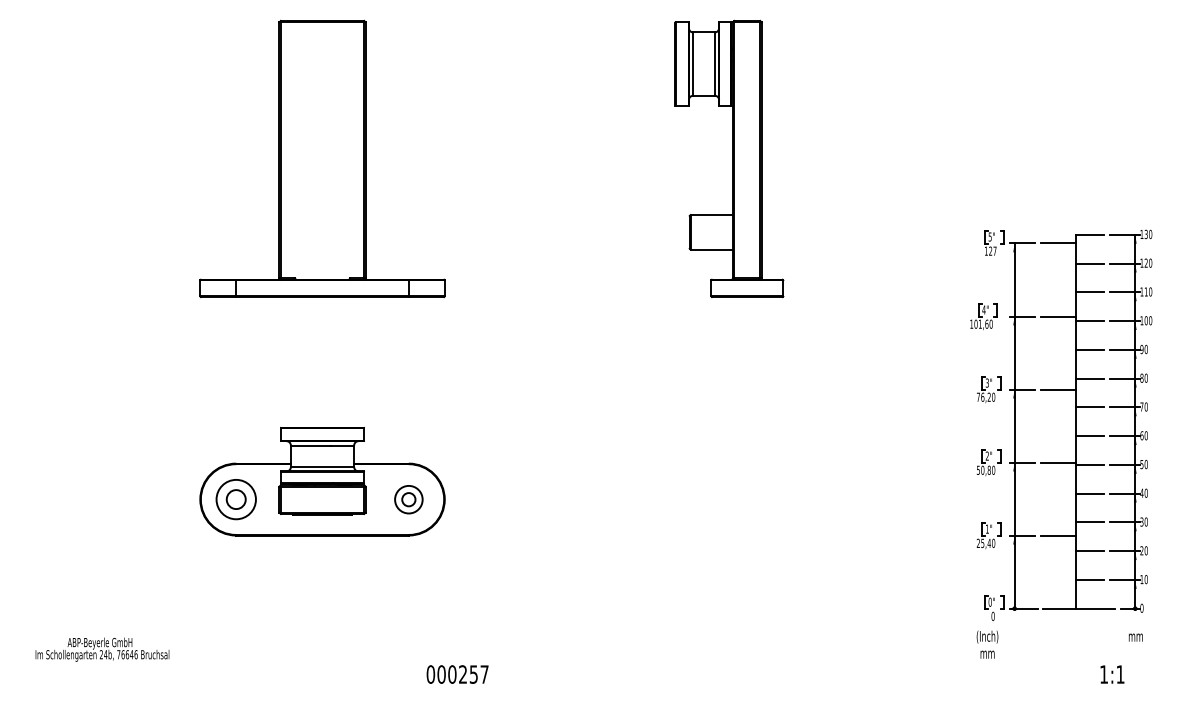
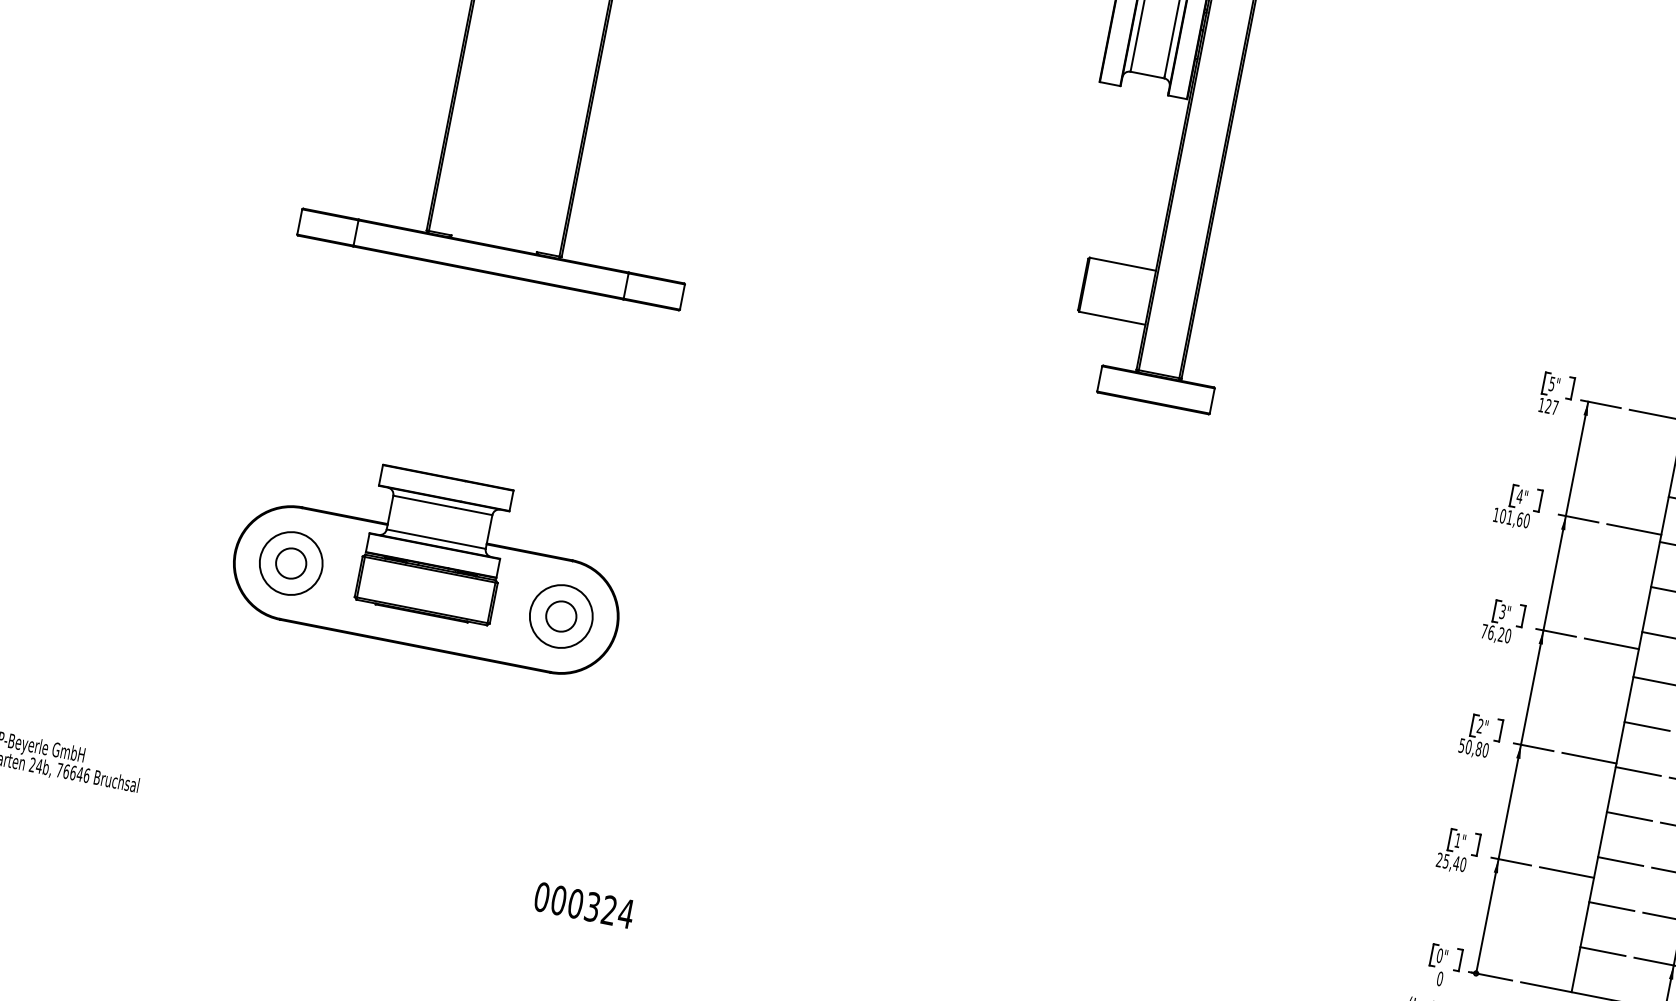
part: (408, 499) -> (560, 616), size x1.43
text: (474, 674) -> (610, 910), 000257 -> 000324

